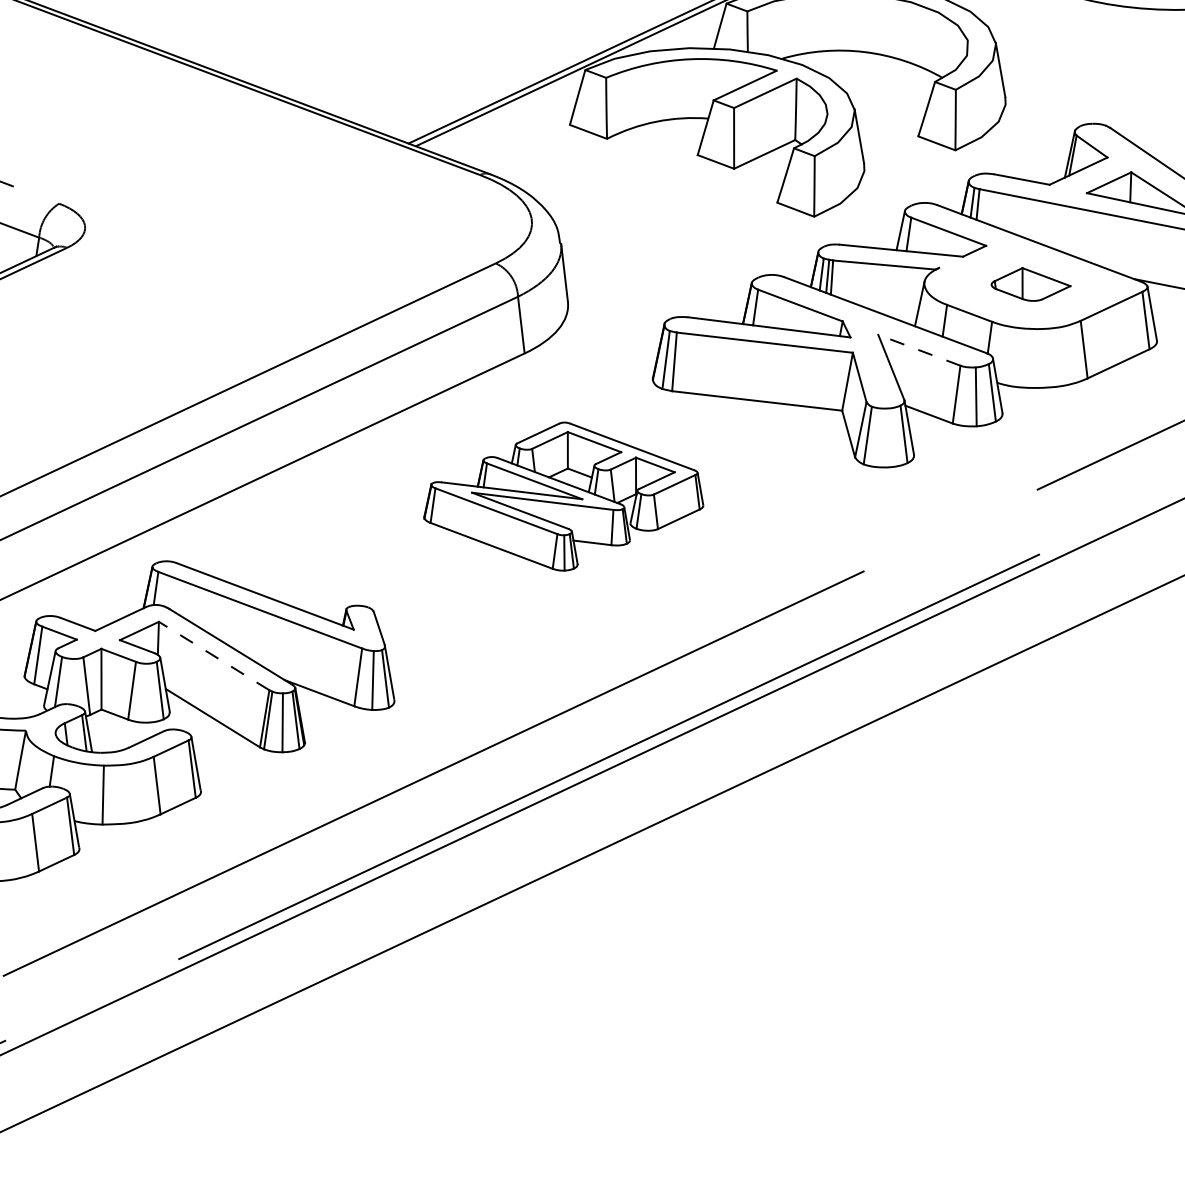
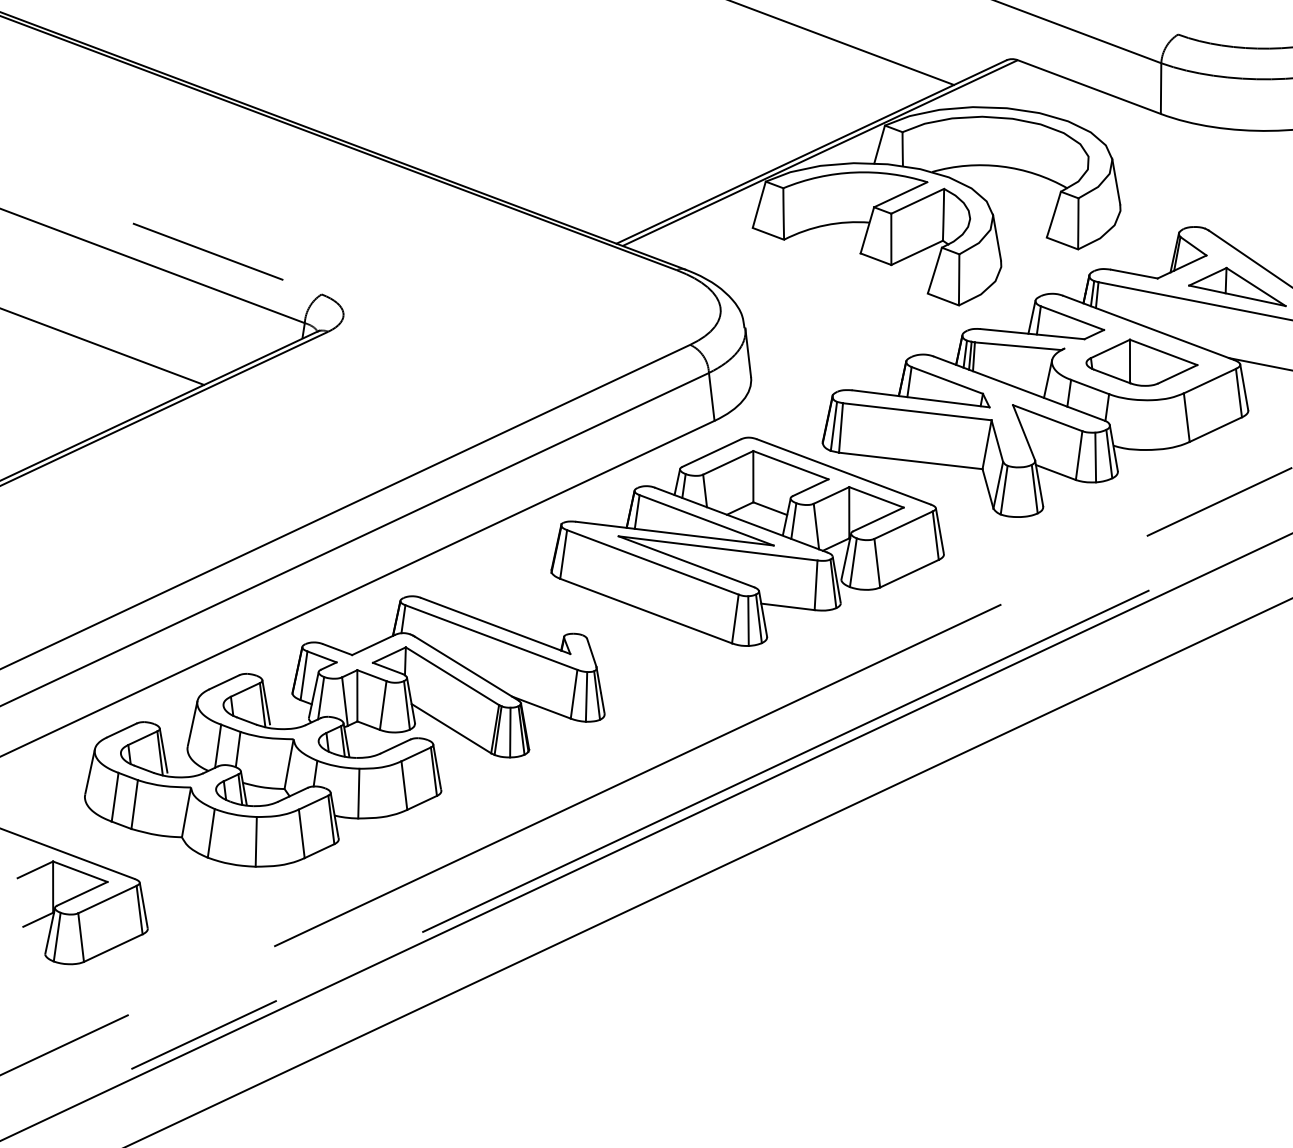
part: (1030, 284) -> (1141, 362), size x1.67
line: (919, 350) -> (1047, 418), dashed -> solid
part: (563, 496) -> (747, 541), size x1.67
line: (214, 656) -> (452, 676), dashed -> solid

